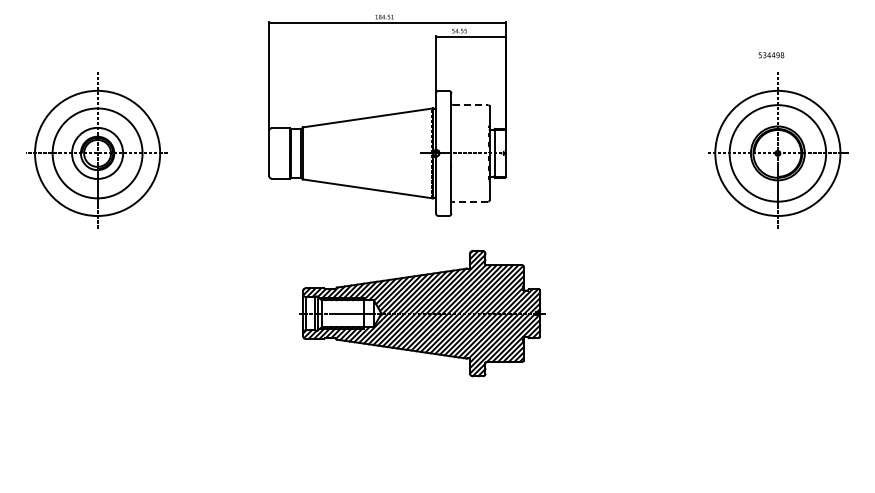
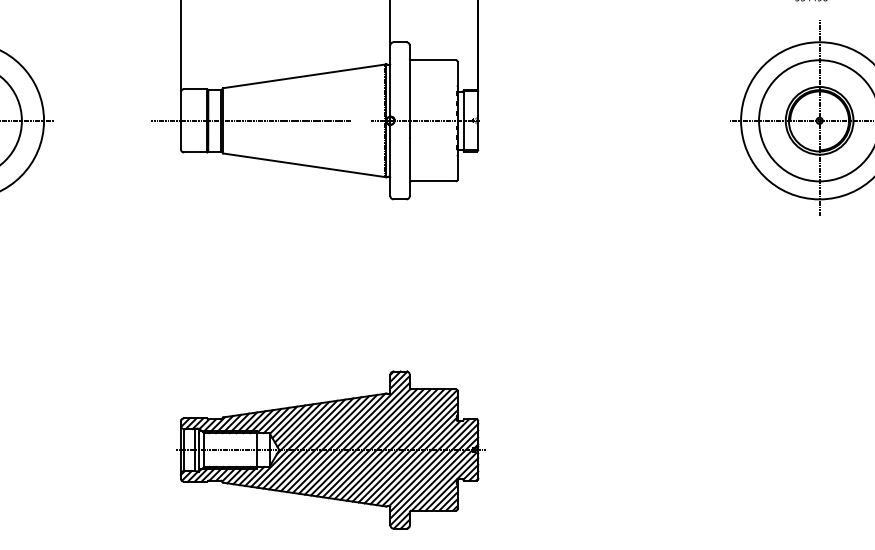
line: (470, 105) -> (433, 60), dashed -> solid
line: (324, 153) -> (250, 120), added
line: (470, 201) -> (433, 181), dashed -> solid
part: (422, 313) -> (330, 449), moved

